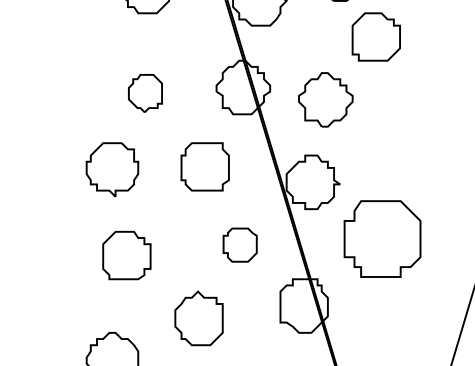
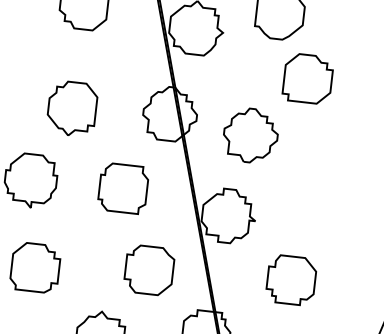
part: (145, 93) -> (72, 108), size x1.43
part: (382, 238) -> (291, 279), size x0.62
part: (239, 244) -> (148, 269), size x1.43

